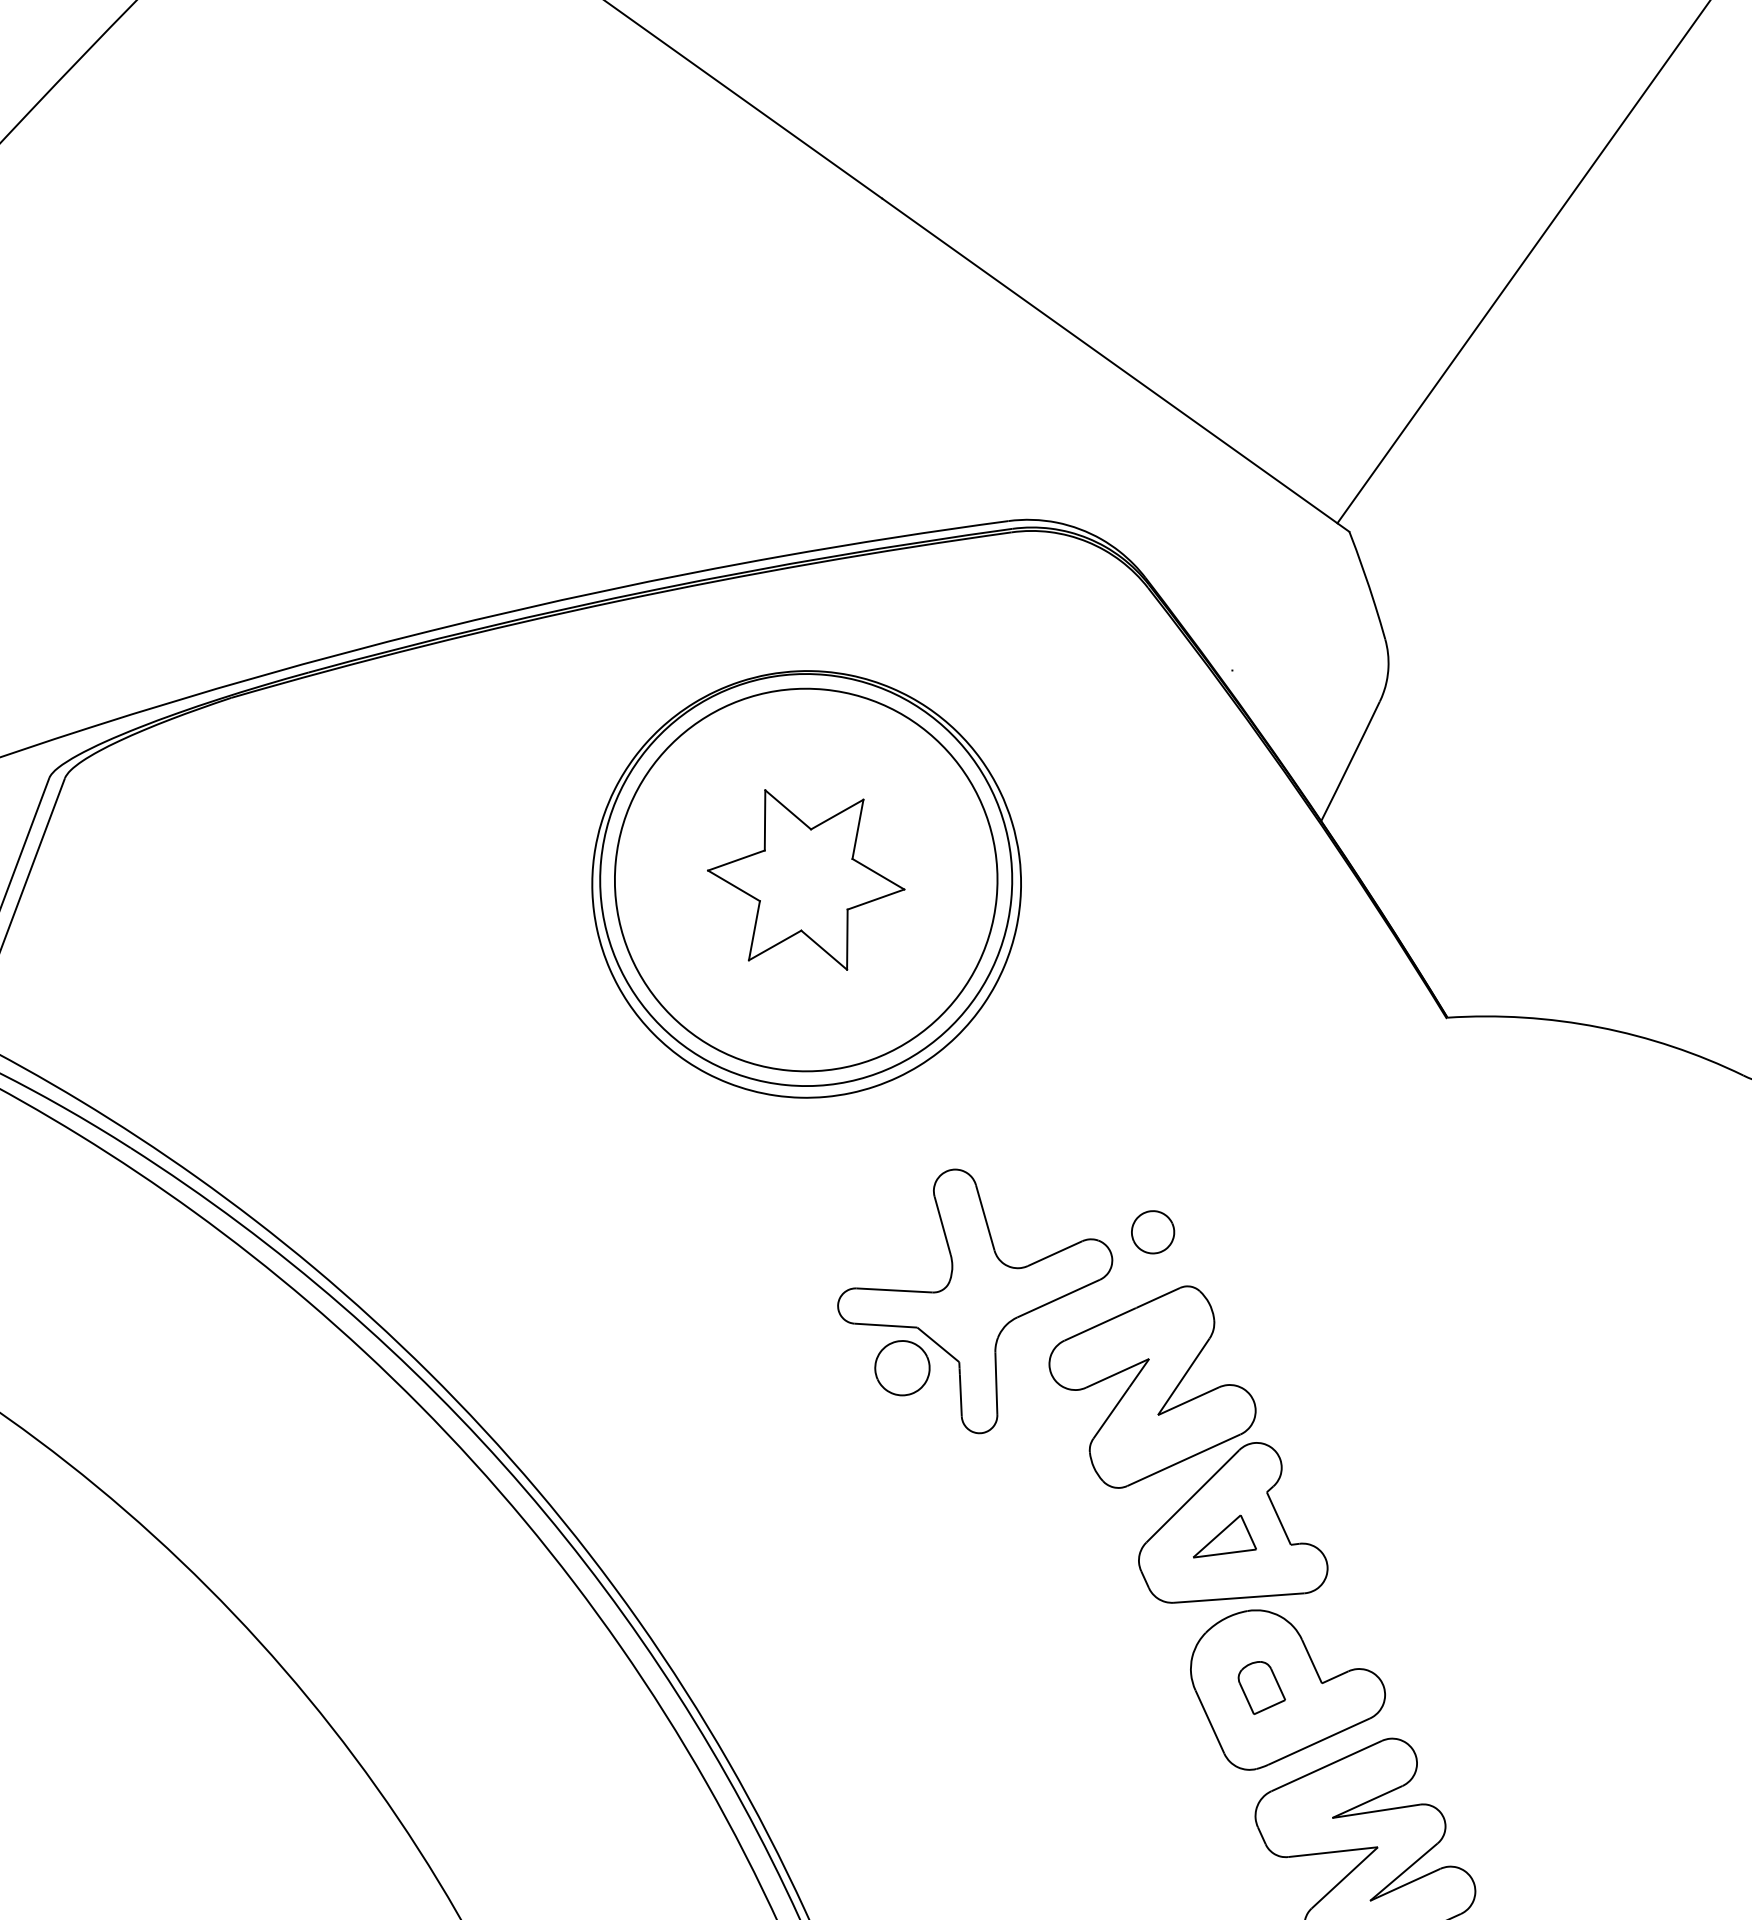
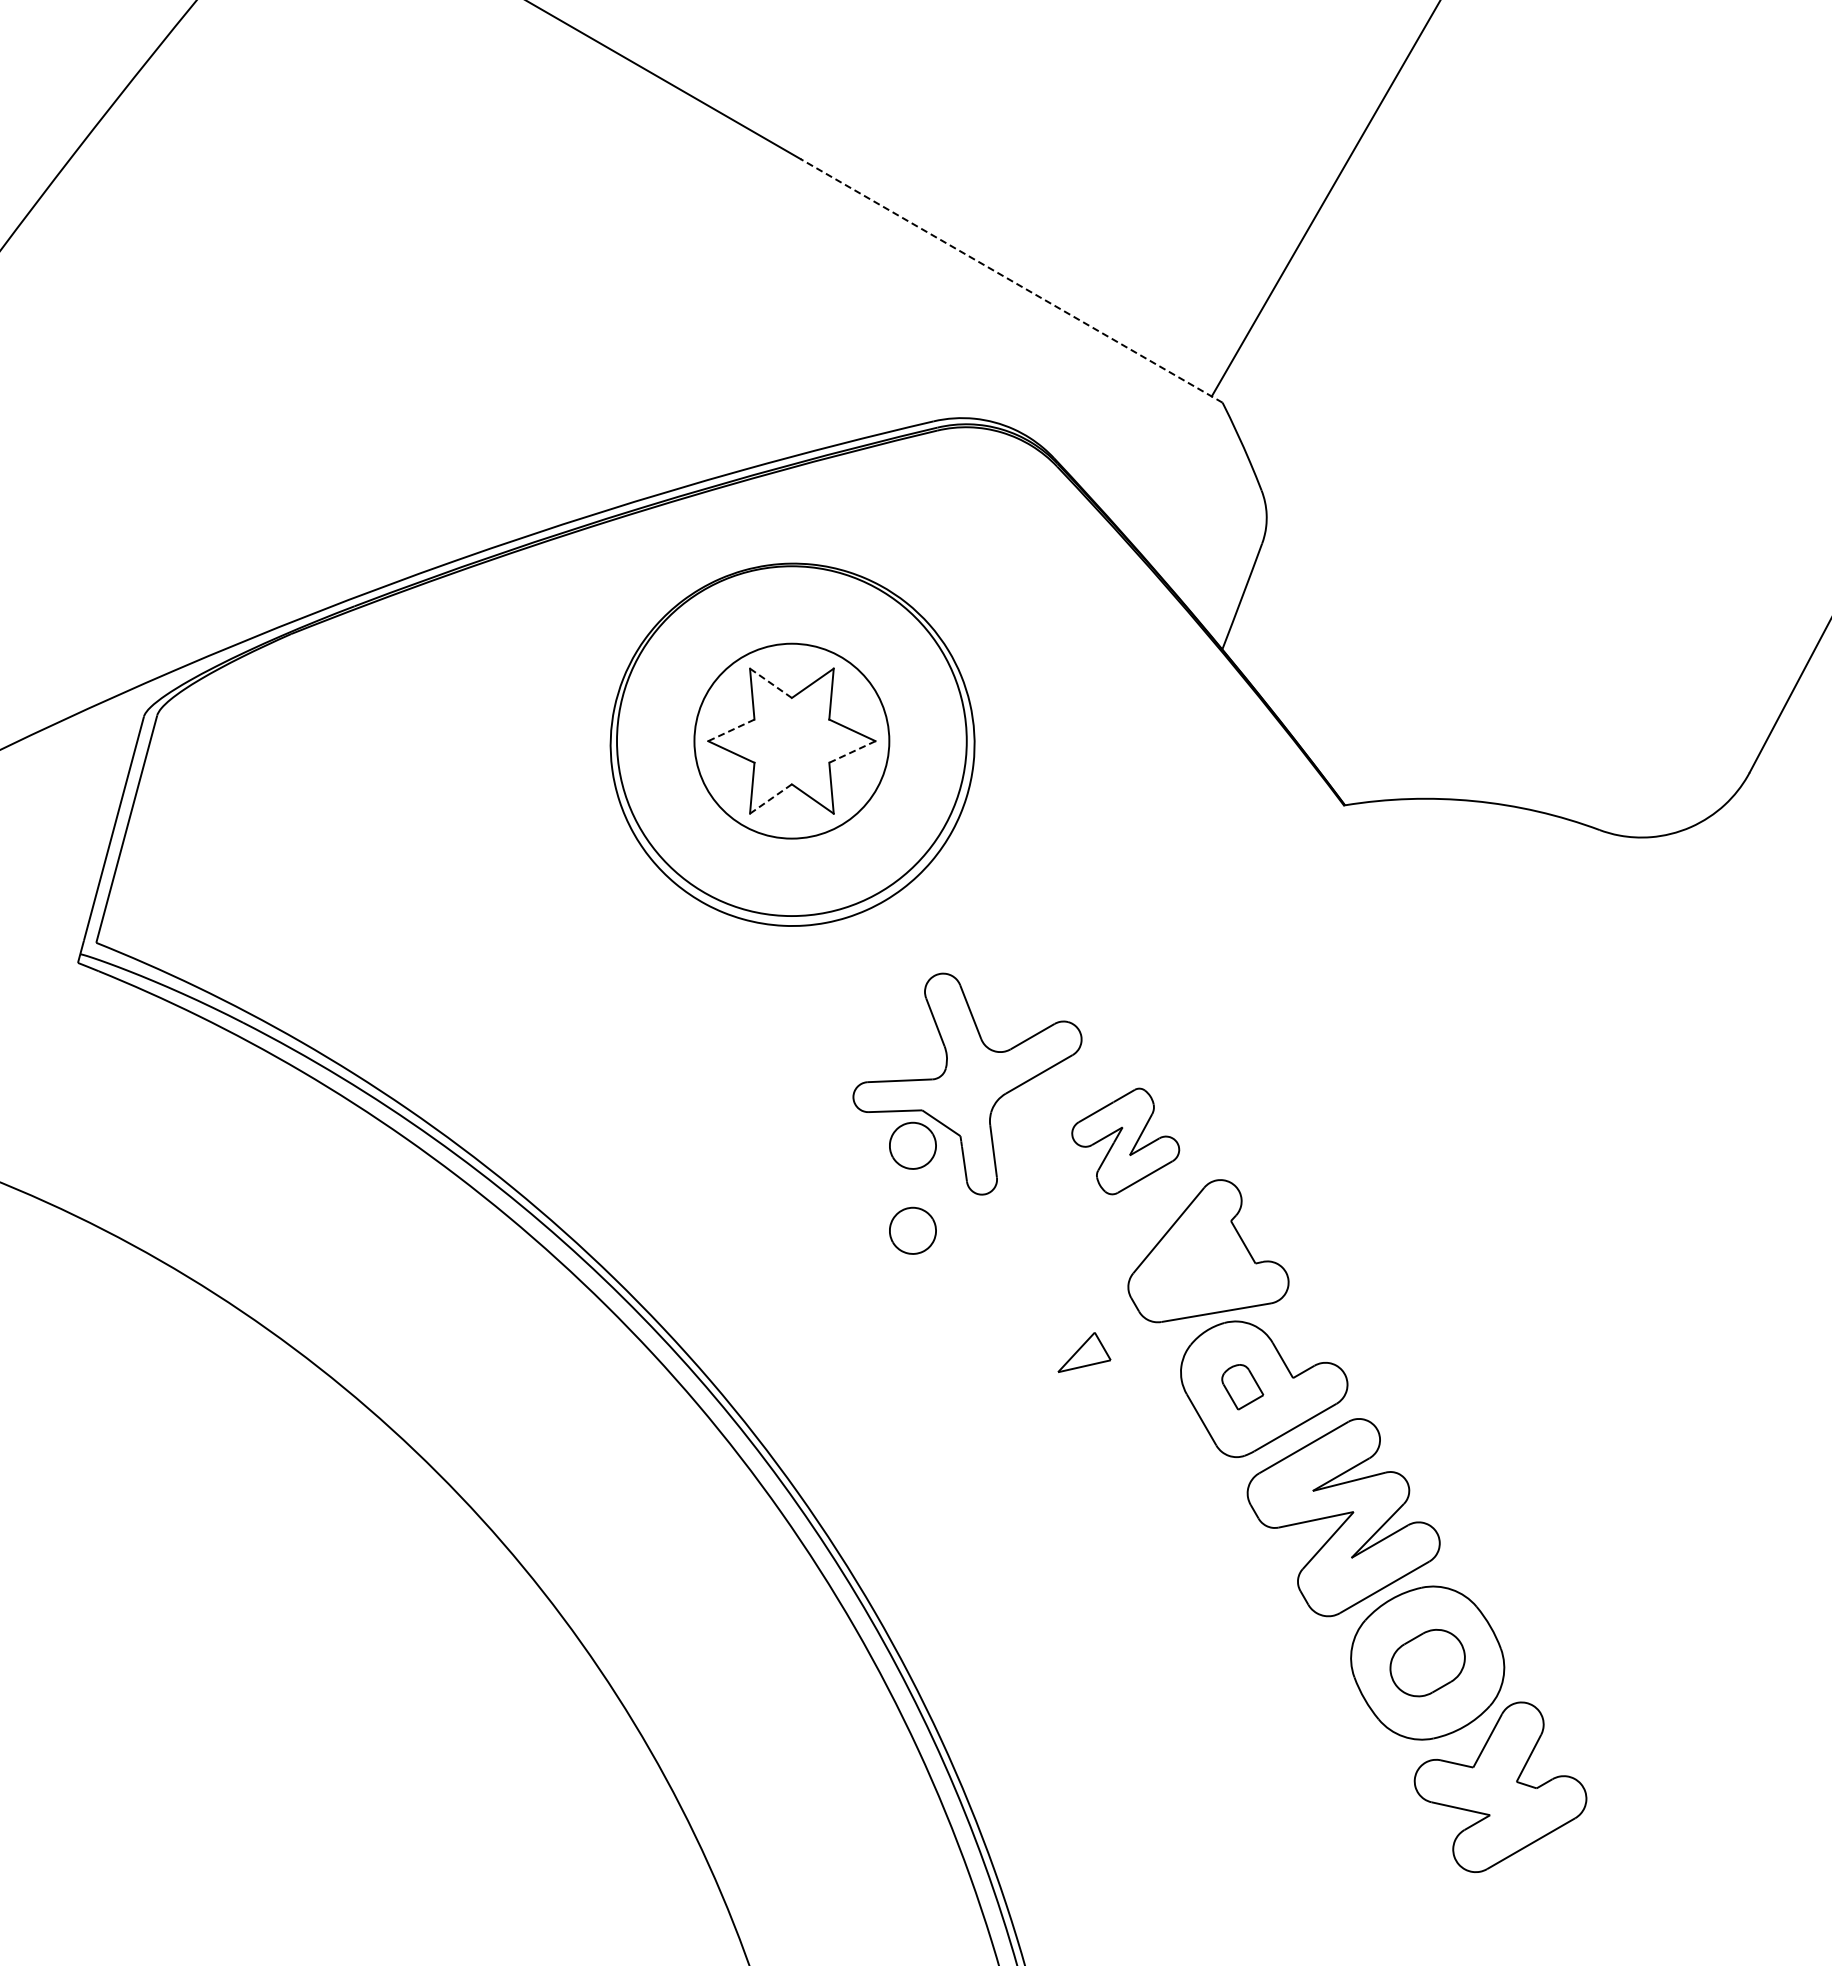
line: (1115, 364) -> (1011, 280), solid -> dashed
line: (787, 809) -> (770, 683), solid -> dashed
line: (736, 860) -> (731, 730), solid -> dashed
circle: (805, 879) -> (791, 740), size x0.6
line: (876, 898) -> (852, 751), solid -> dashed
line: (774, 946) -> (770, 799), solid -> dashed
part: (1152, 1232) -> (1113, 1010), removed
part: (1152, 1387) -> (1125, 1141), size x0.6
part: (892, 1467) -> (912, 1230), added
part: (1226, 1537) -> (1084, 1352), moved

